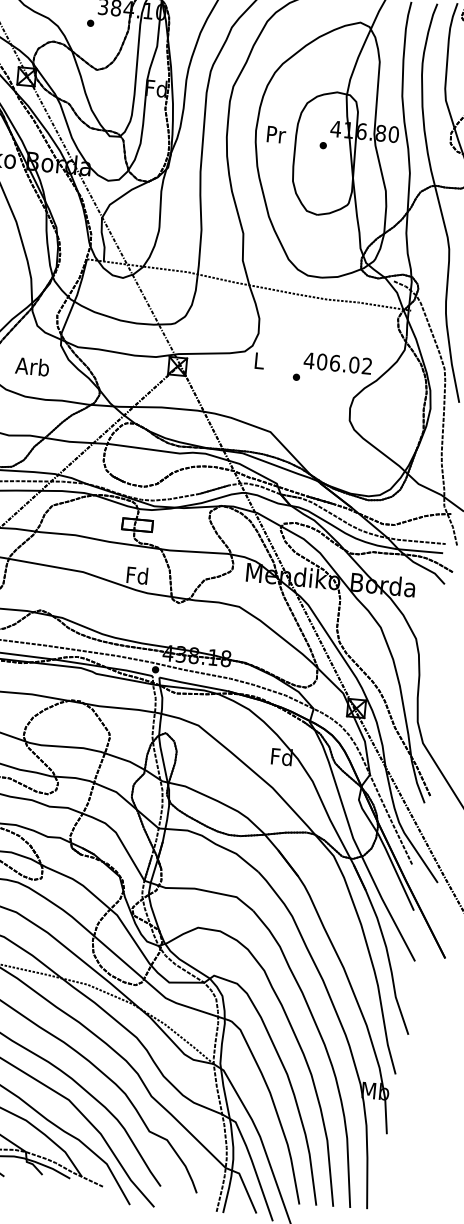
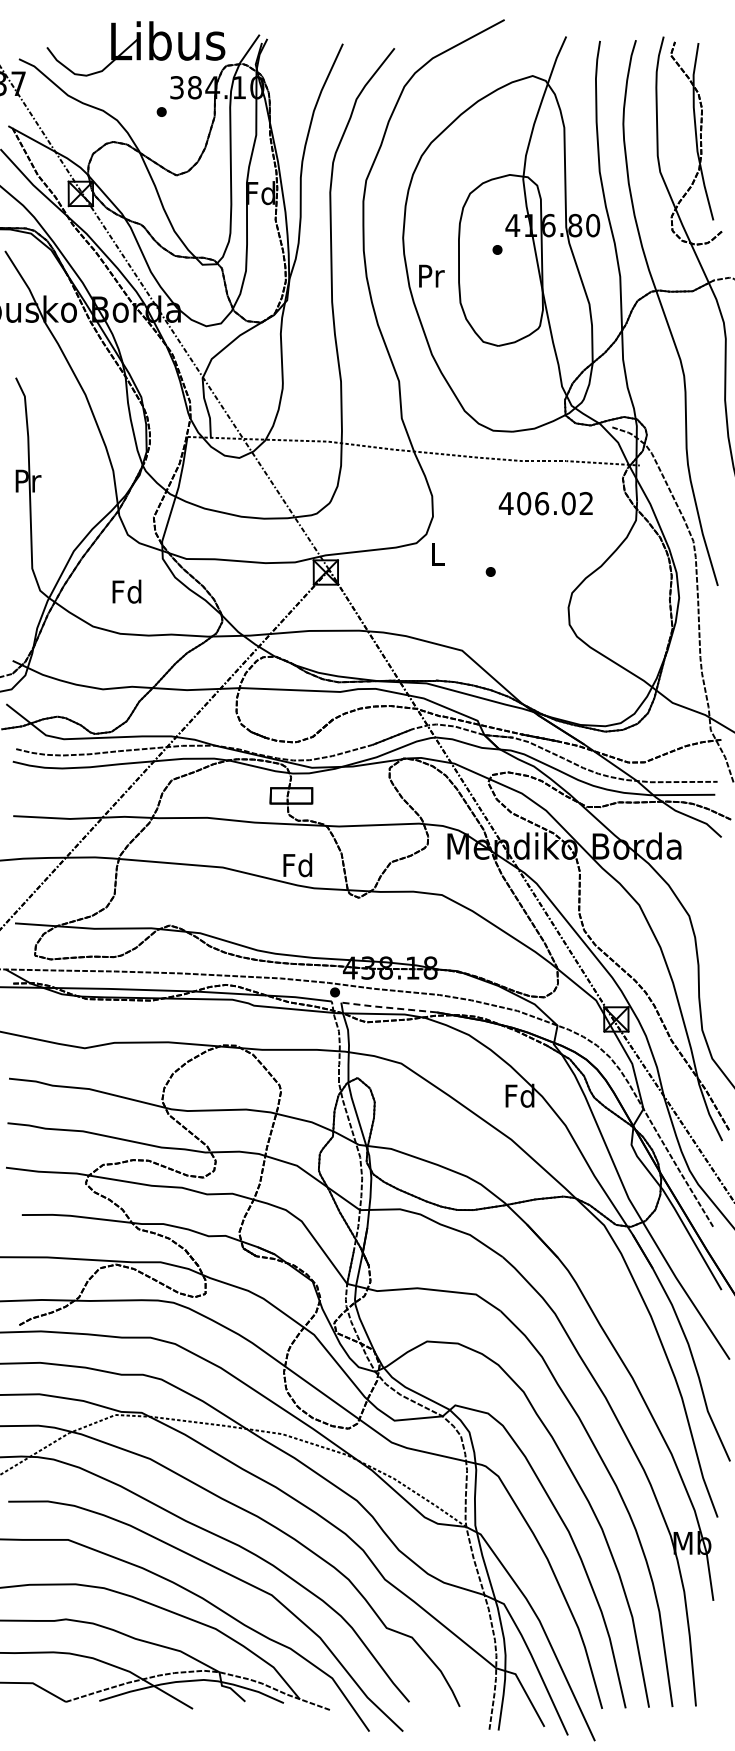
text: (276, 134) -> (431, 275), moved
text: (337, 363) -> (545, 503), moved
text: (32, 366) -> (126, 591), Arb -> Fd
line: (193, 684) -> (388, 1007), solid -> dashed

